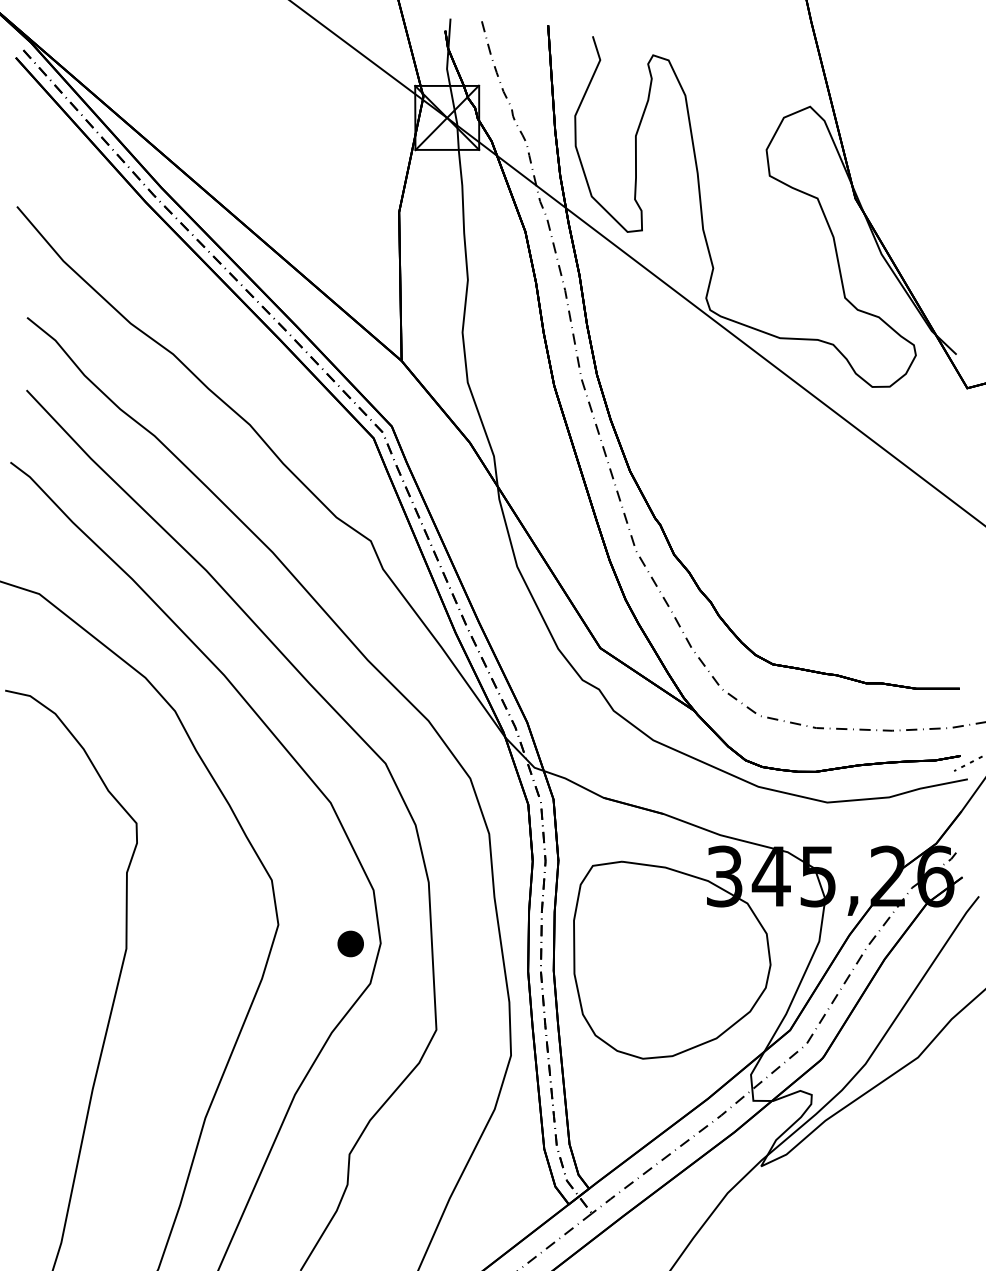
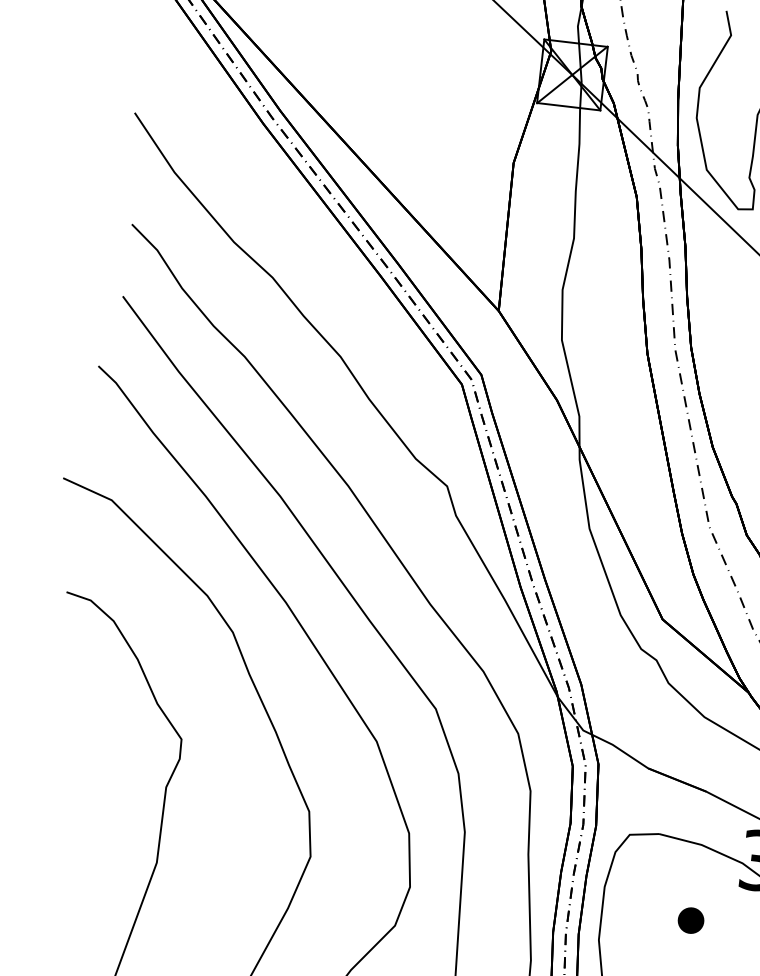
part: (350, 943) -> (690, 920), moved

